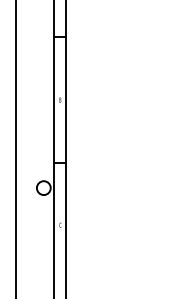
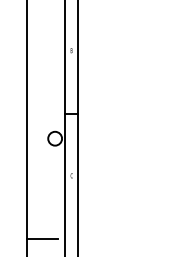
line: (31, 288) -> (42, 239), added

